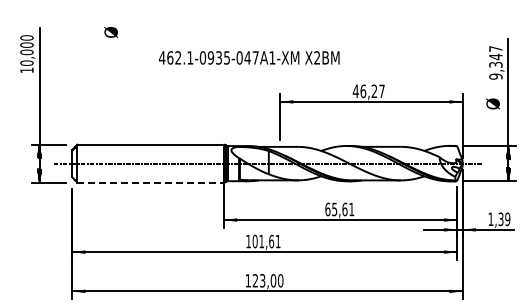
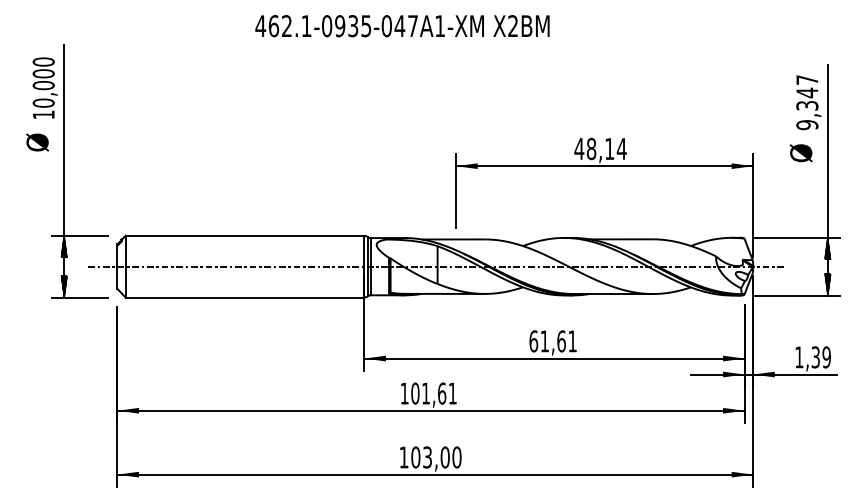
text: (111, 32) -> (38, 142), moved
text: (249, 57) -> (402, 25), moved
text: (372, 90) -> (606, 147), 46,27 -> 48,14
text: (492, 103) -> (800, 152), moved
line: (151, 182) -> (246, 297), dashed -> solid
text: (334, 209) -> (544, 341), 65,61 -> 61,61
text: (255, 280) -> (415, 456), 123,00 -> 103,00

